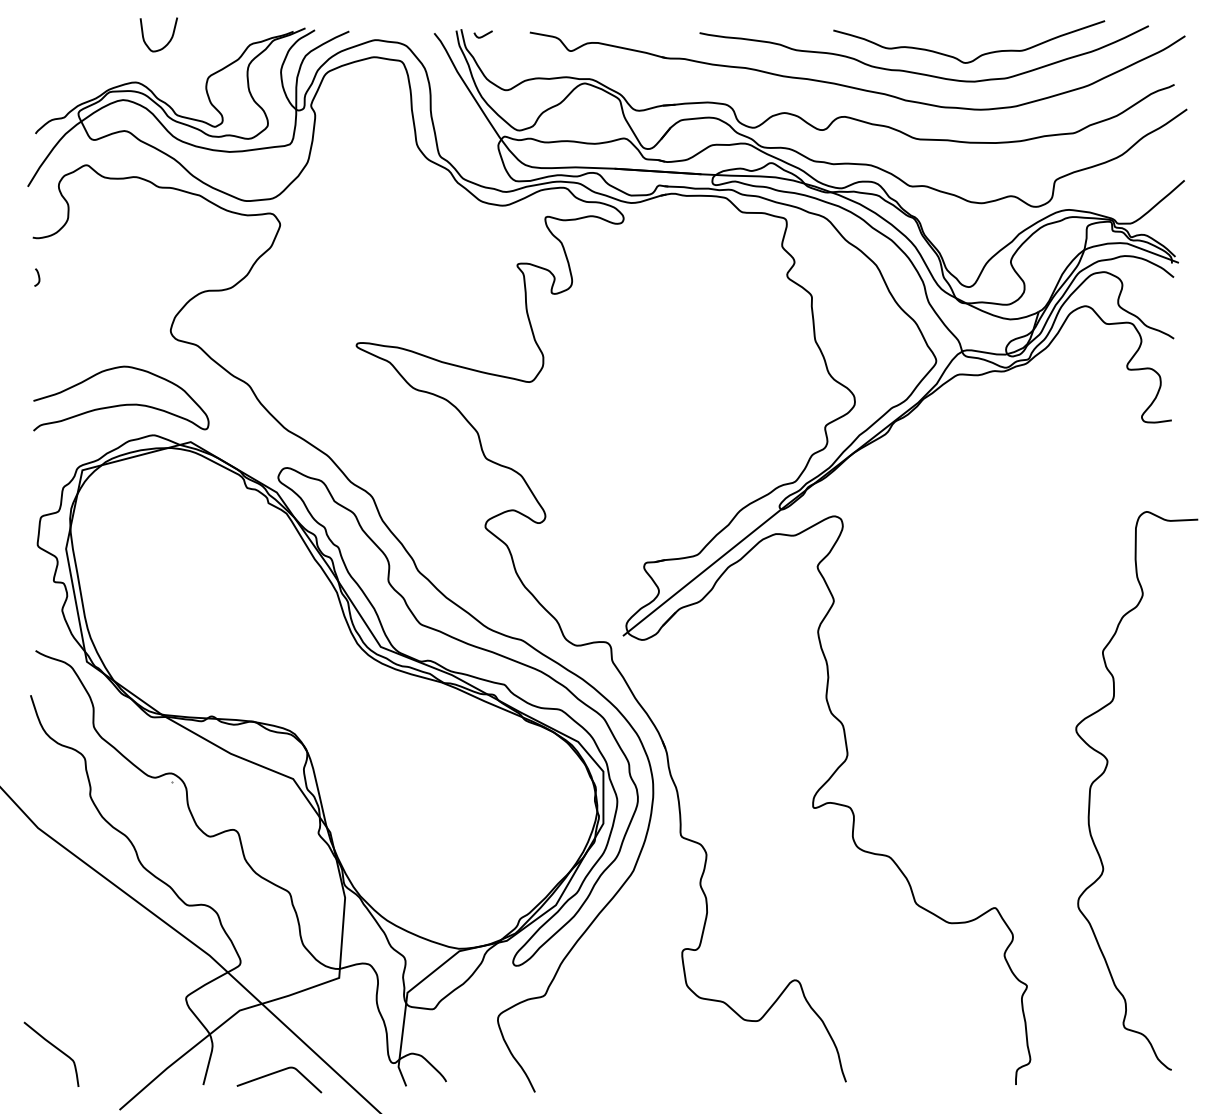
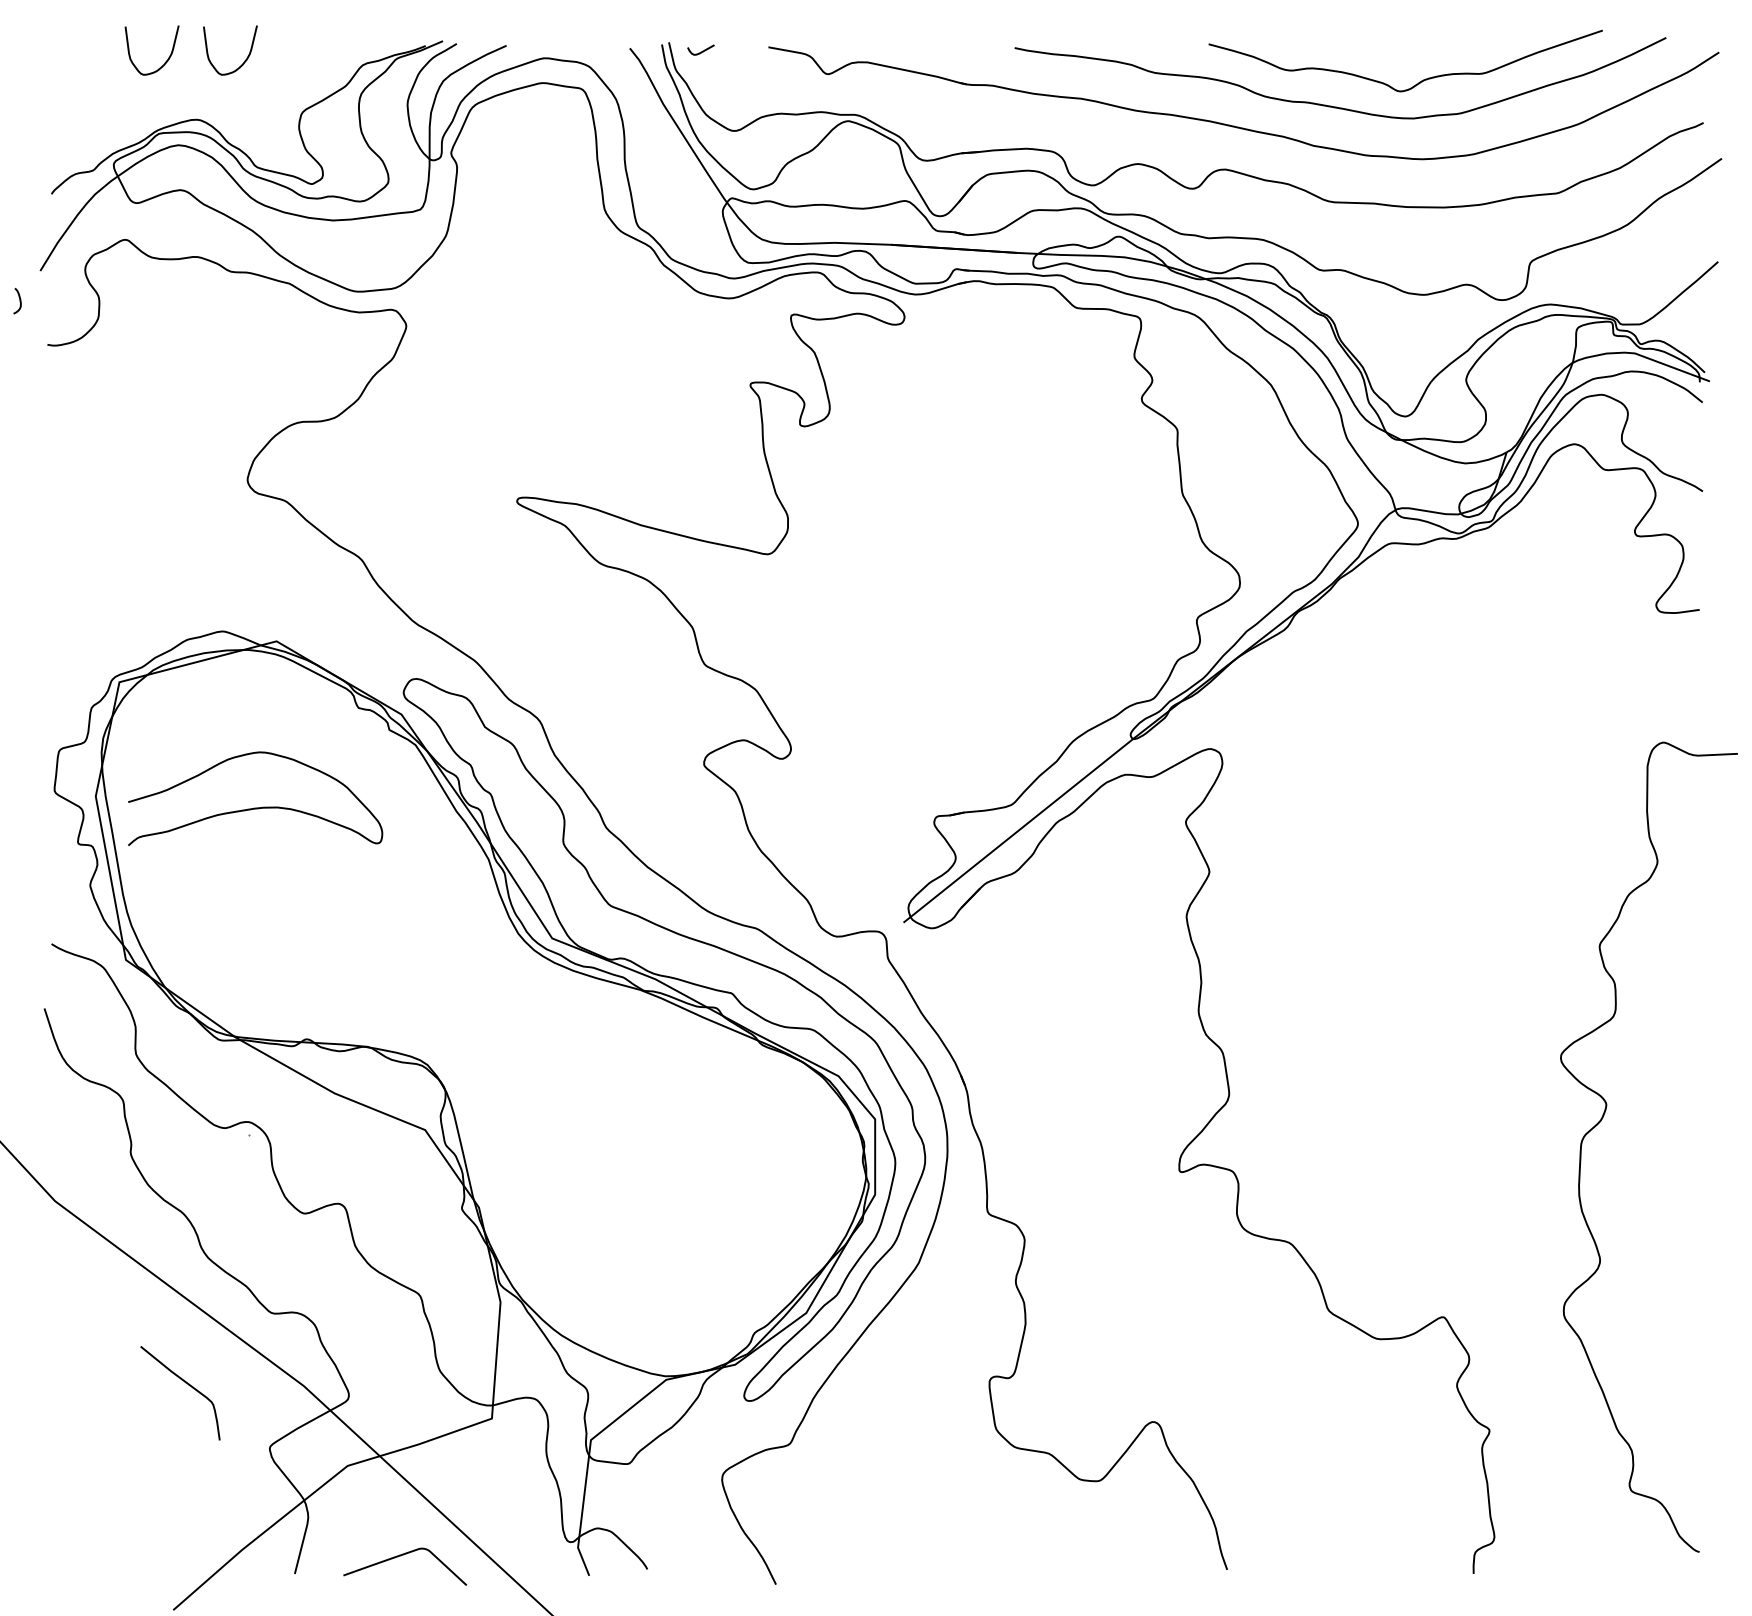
curve: (113, 42) -> (164, 61), added
curve: (38, 277) -> (19, 301), moved
curve: (121, 404) -> (255, 807), moved
curve: (55, 1048) -> (186, 1384), moved

